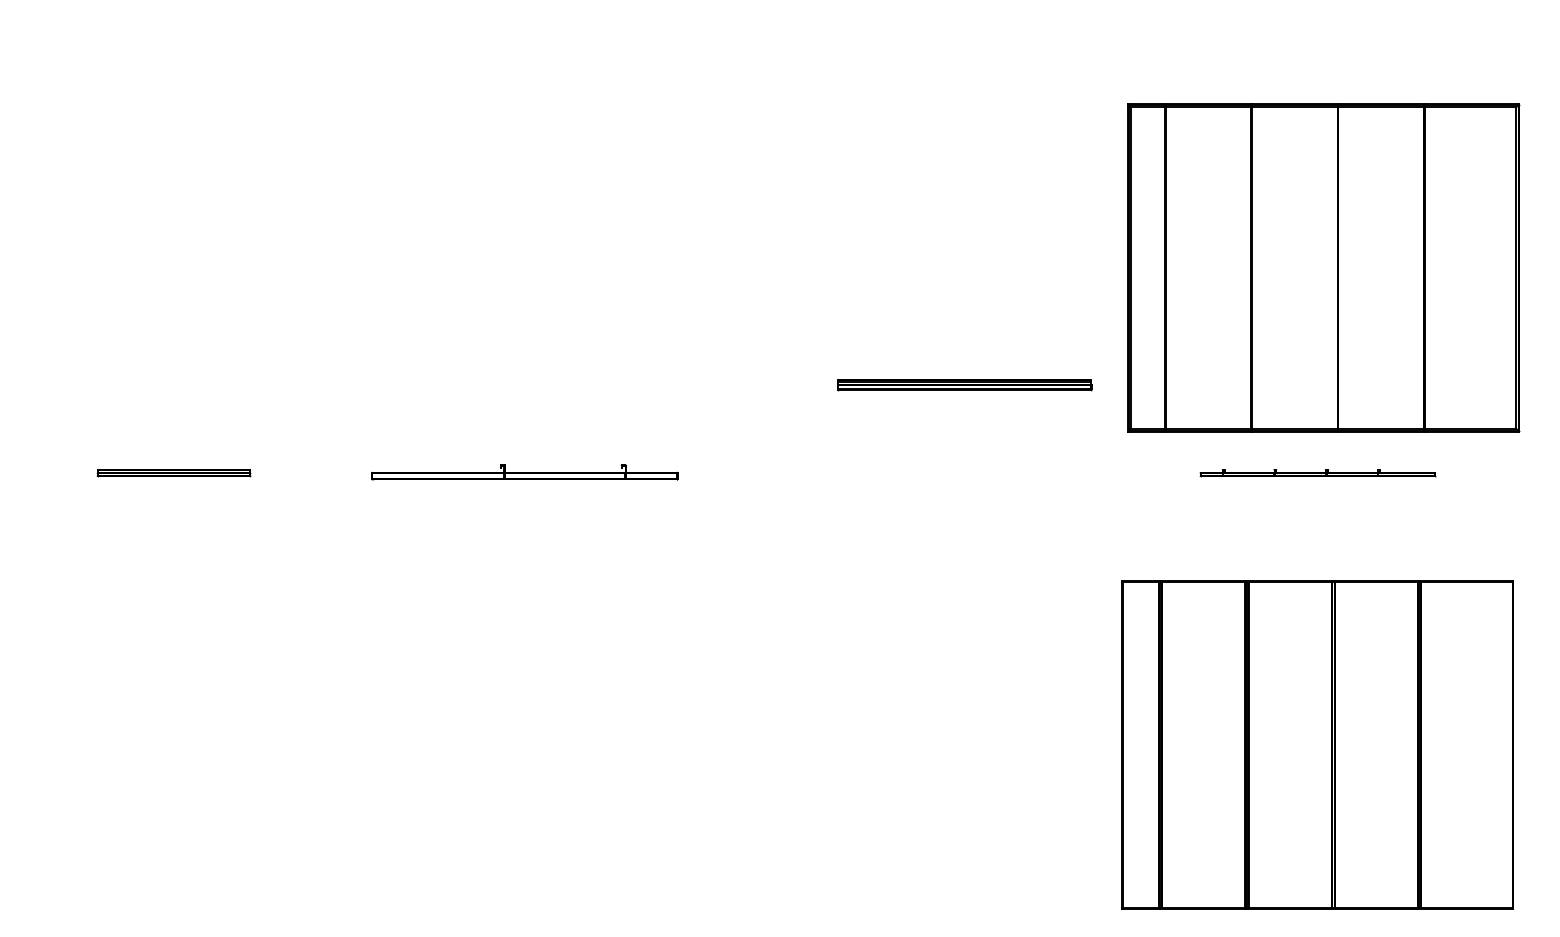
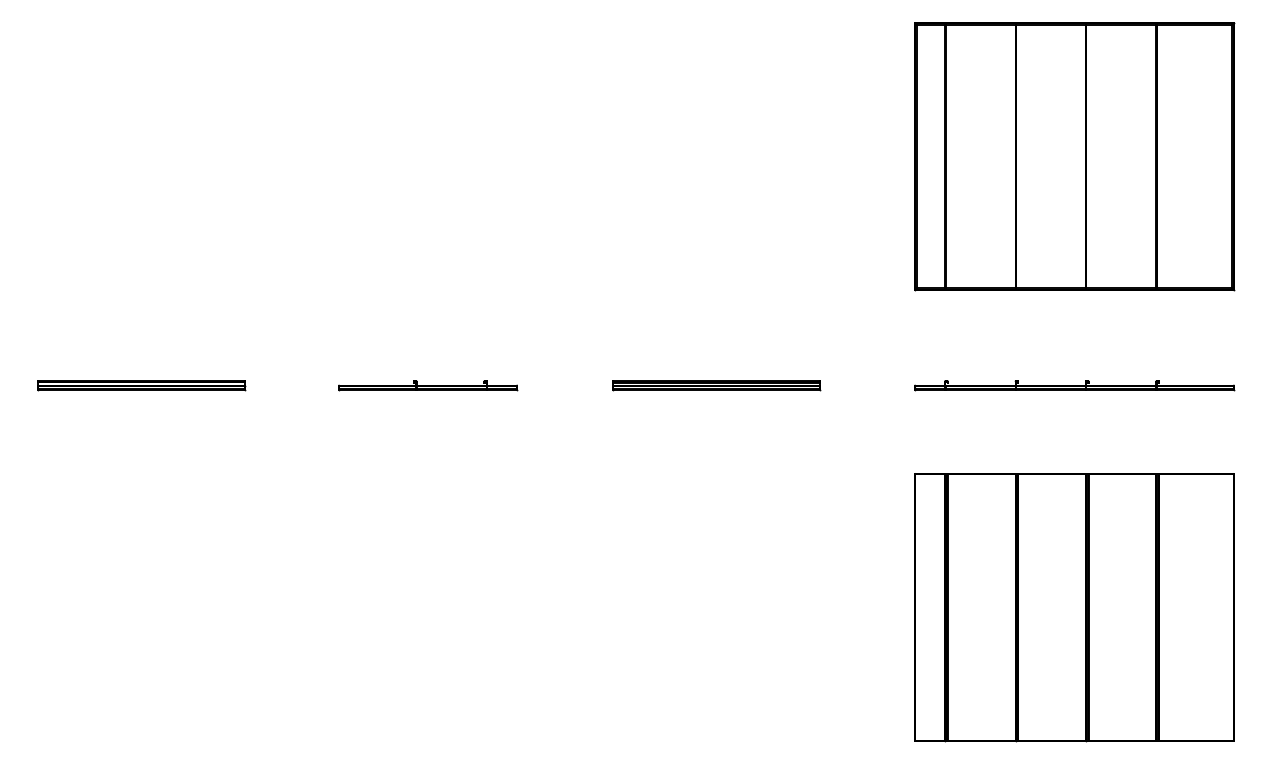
part: (1323, 267) -> (1074, 156), moved
part: (964, 385) -> (716, 386), moved
part: (173, 473) -> (141, 386), size x1.67
part: (525, 473) -> (428, 386), size x0.71
part: (1317, 473) -> (1074, 386), size x1.67

